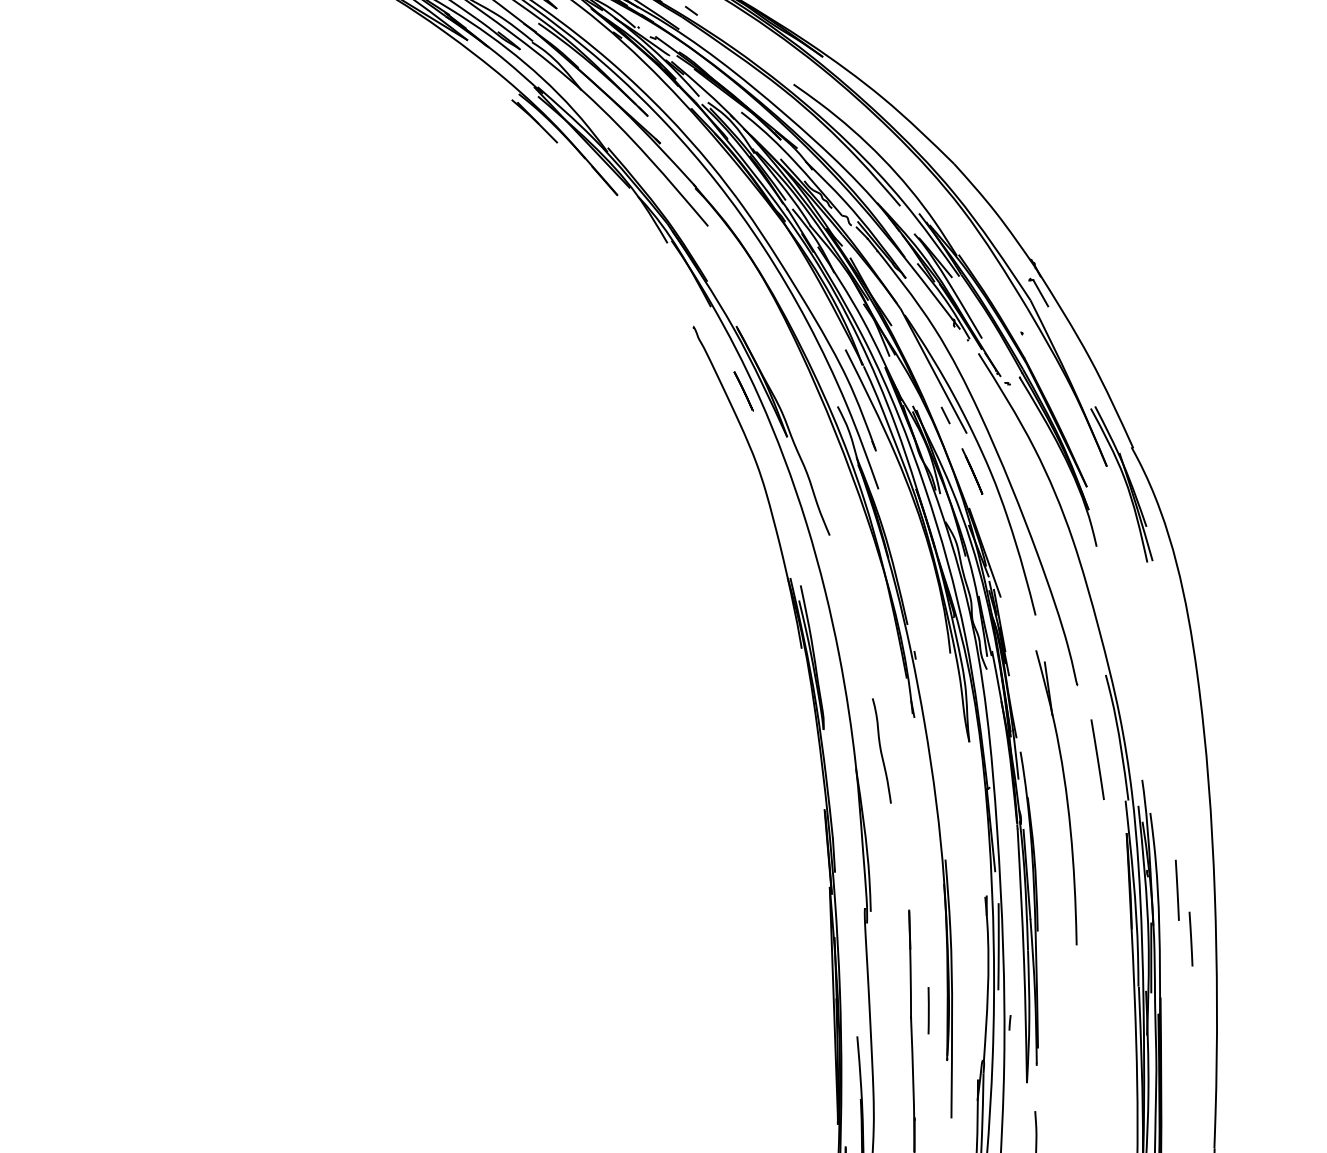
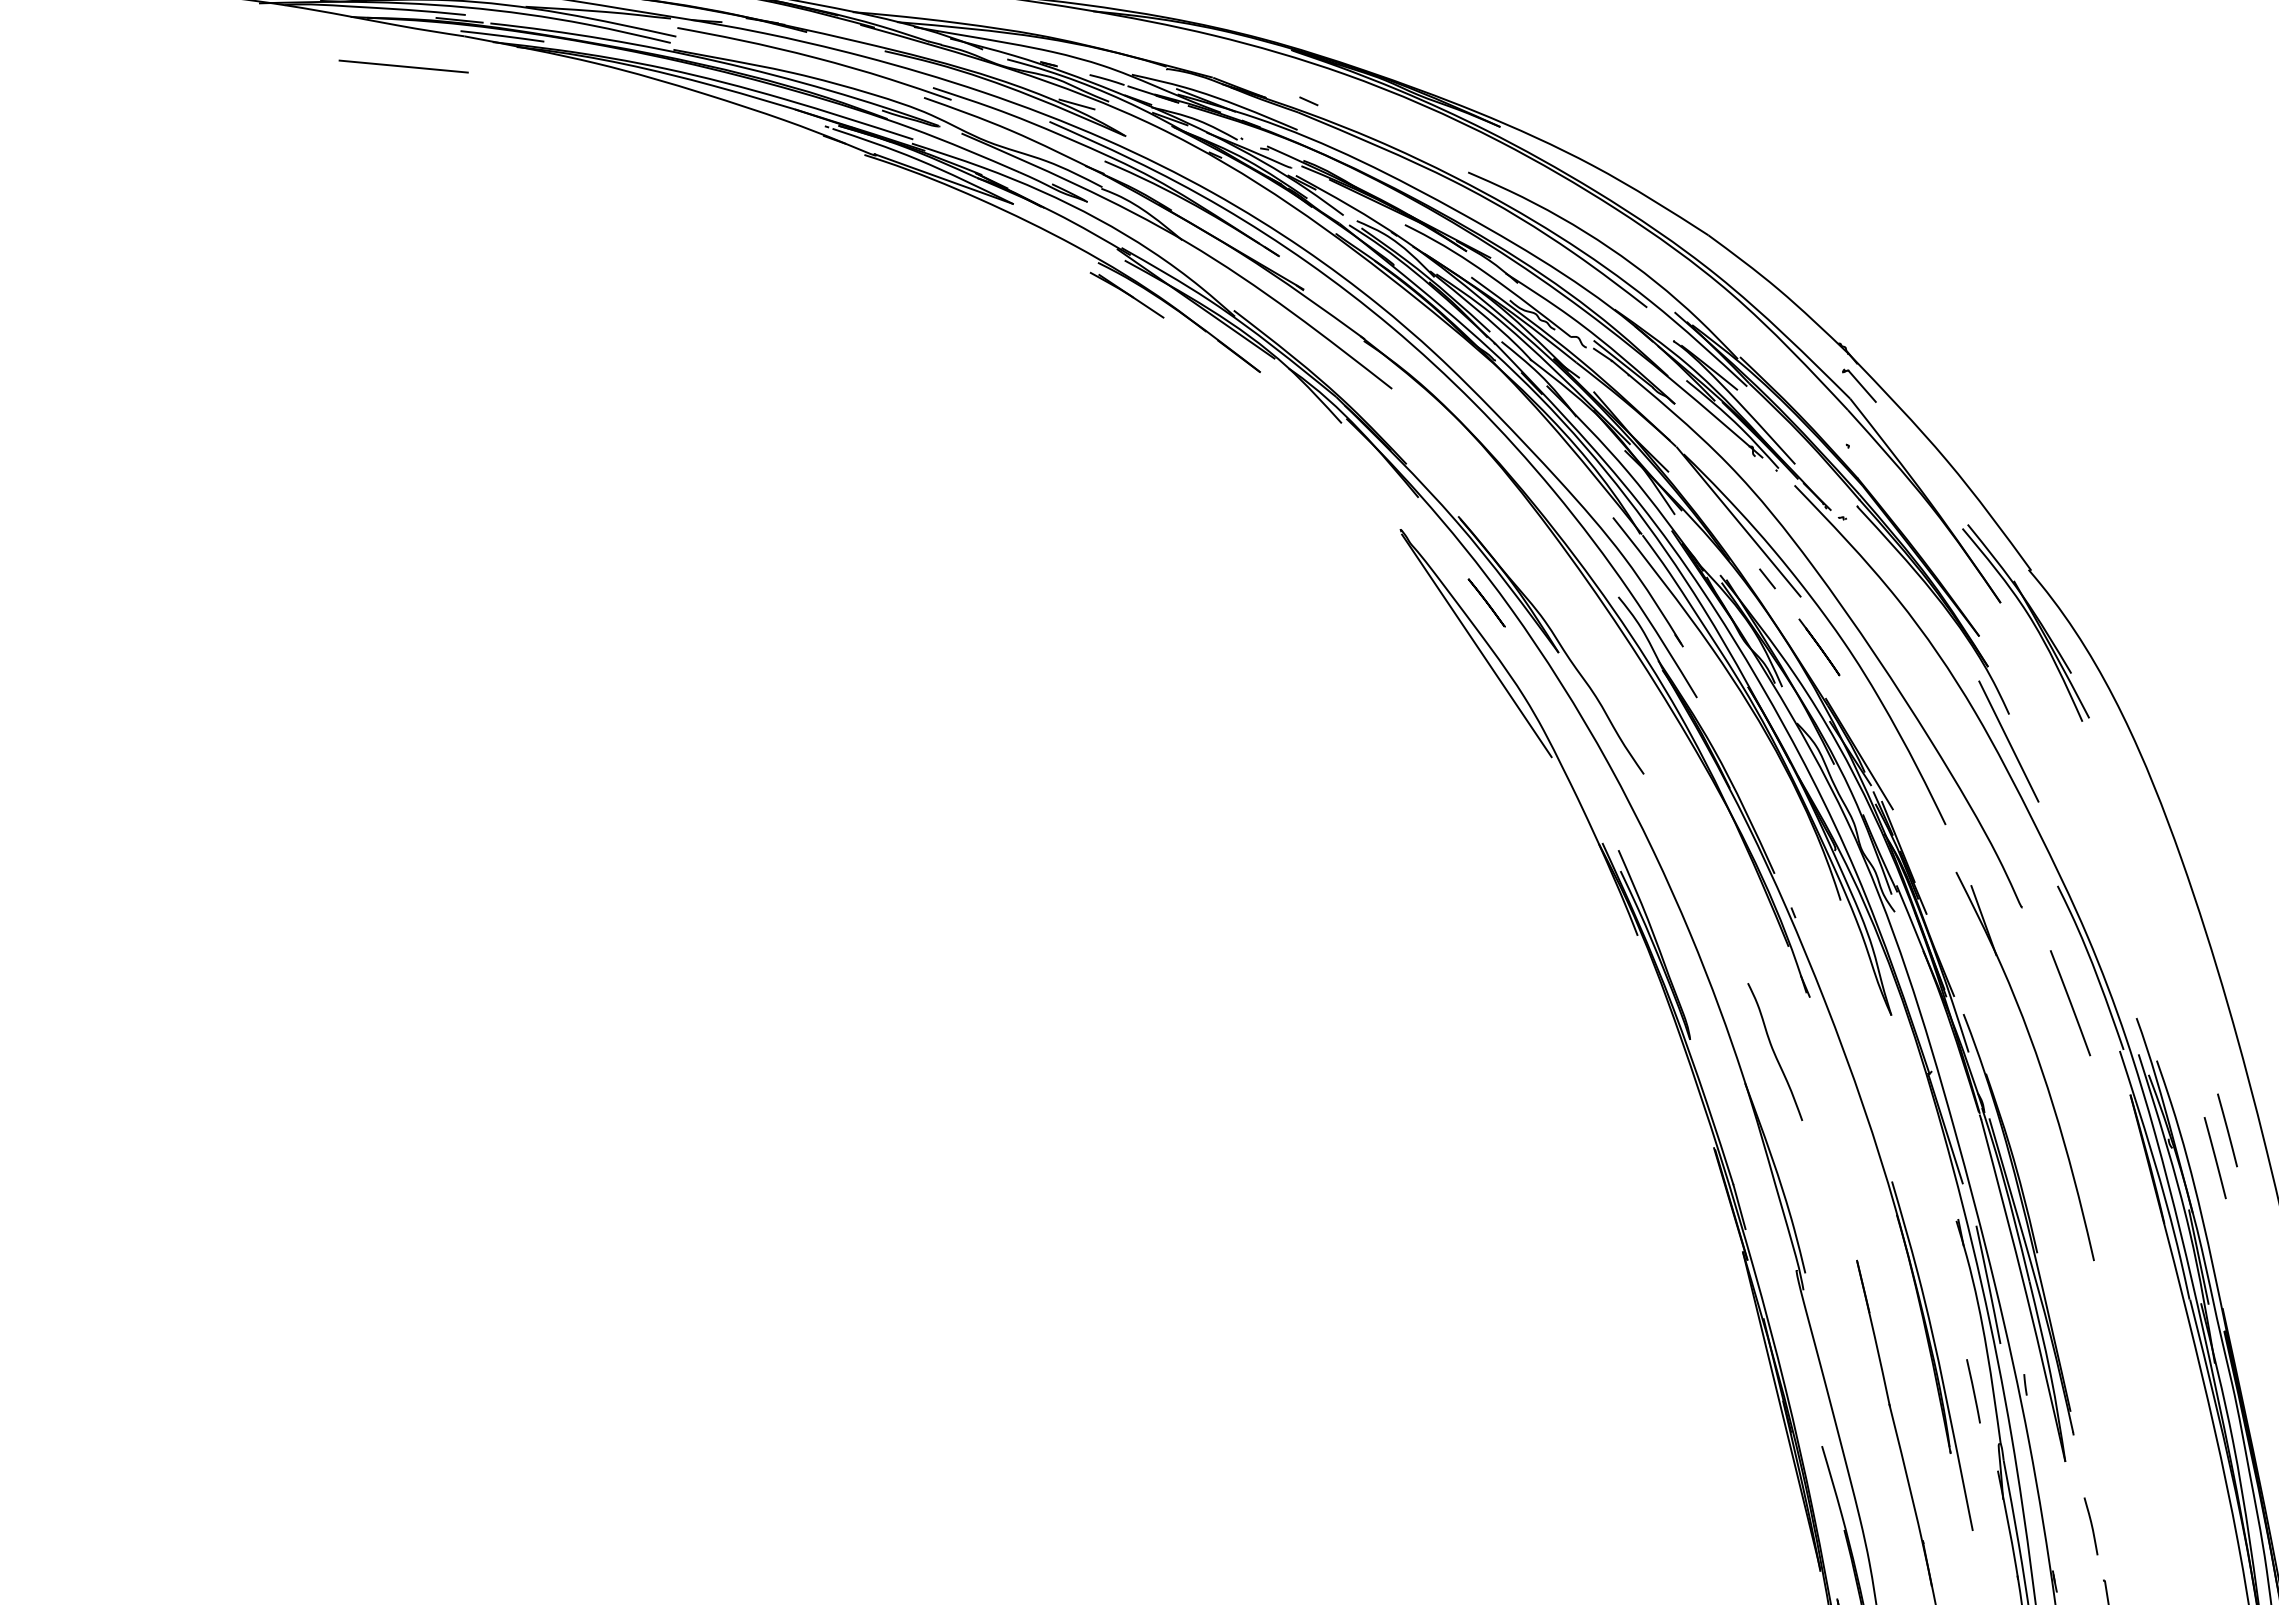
line: (730, 419) -> (1476, 645), added
line: (1092, 565) -> (2008, 741), added
line: (1191, 939) -> (2227, 1130), moved
line: (928, 1010) -> (1973, 1391), moved

